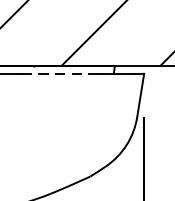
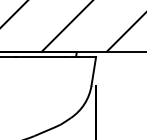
line: (59, 74) -> (40, 57), dashed -> solid

